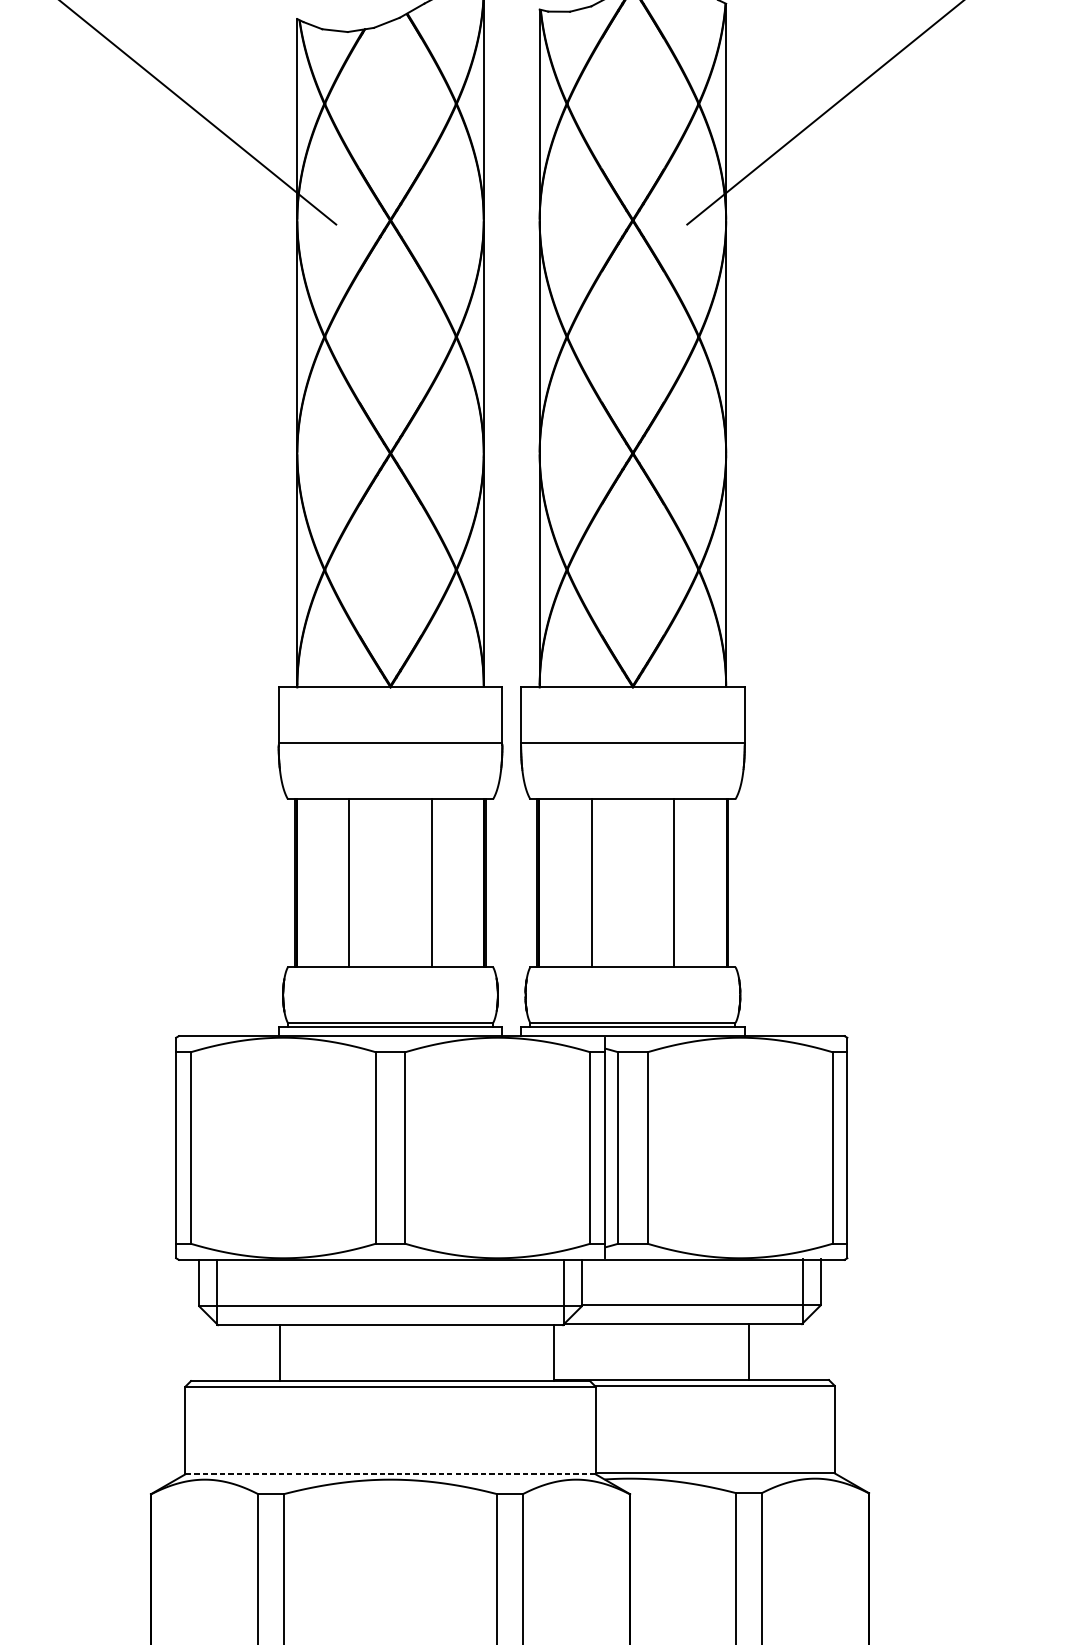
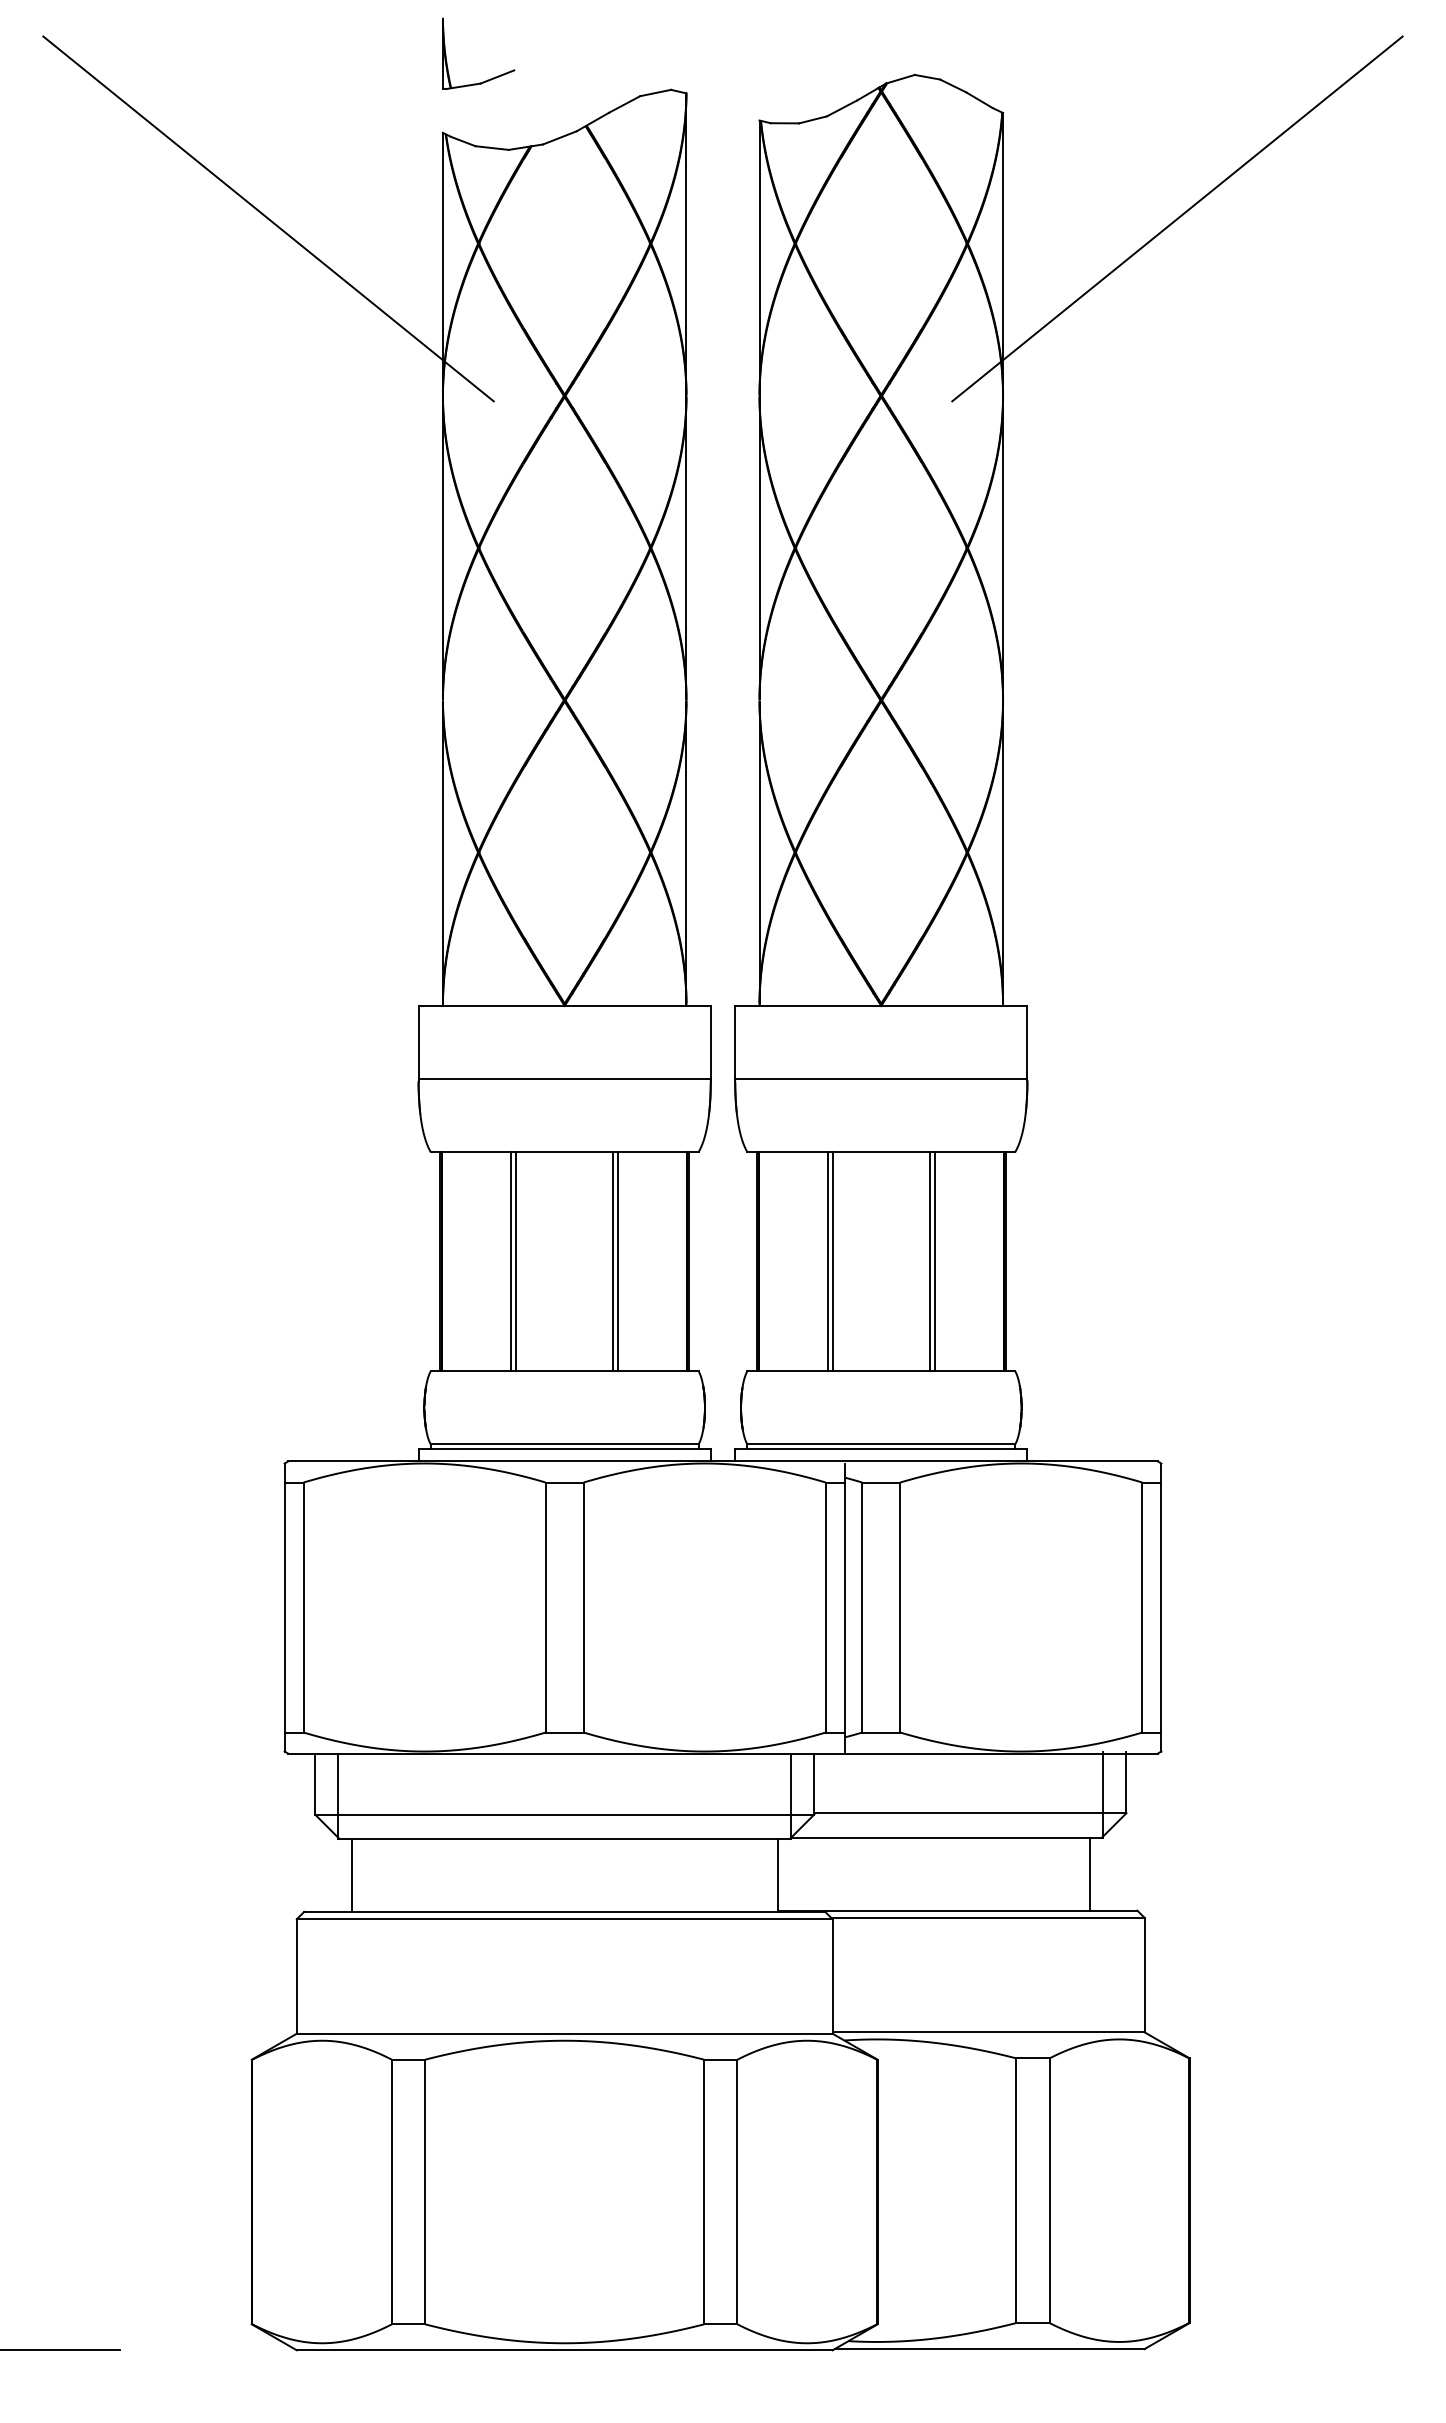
line: (353, 883) -> (516, 1261), added
line: (427, 883) -> (613, 1261), added
line: (595, 883) -> (832, 1261), added
line: (670, 883) -> (930, 1261), added
line: (748, 1351) -> (1089, 1873), moved
line: (280, 1352) -> (351, 1874), moved
line: (390, 1474) -> (564, 2033), dashed -> solid

